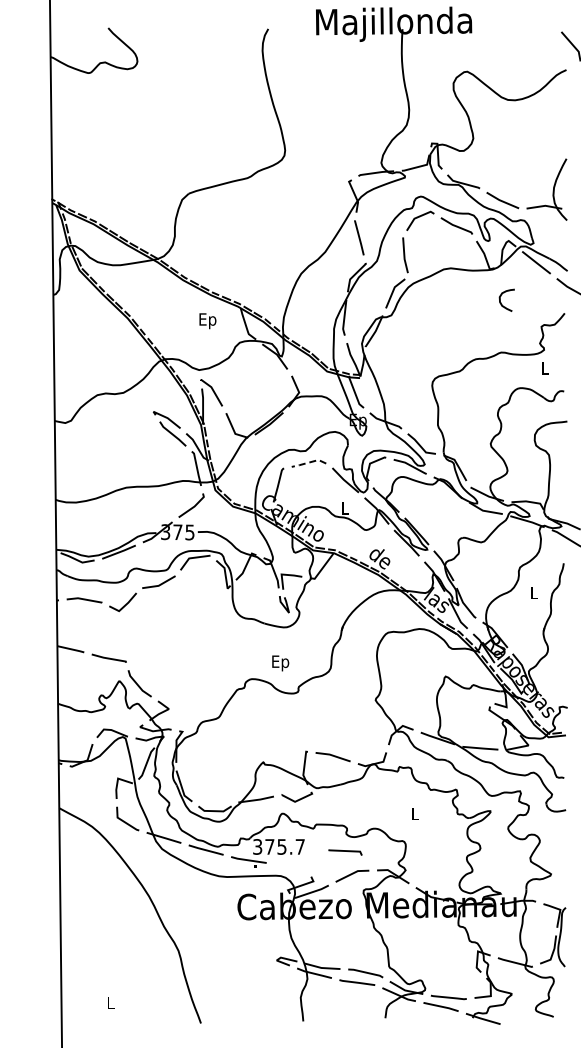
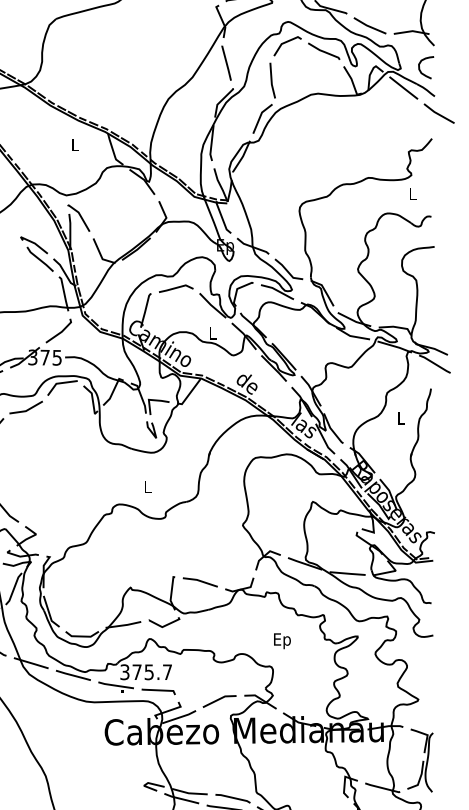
curve: (501, 296) -> (420, 63), moved
text: (207, 321) -> (74, 146), Ep -> L
line: (309, 462) -> (176, 287), dashed -> solid
text: (280, 663) -> (147, 488), Ep -> L
text: (414, 815) -> (281, 640), L -> Ep
line: (345, 851) -> (158, 690), moved

